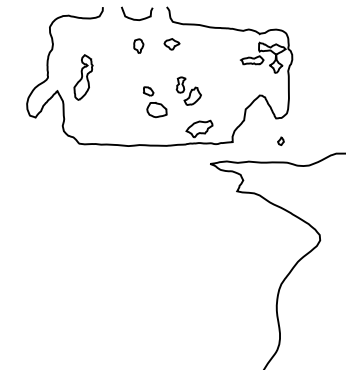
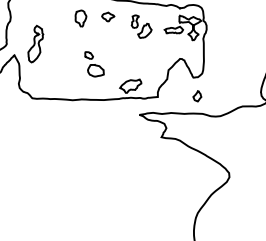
part: (138, 45) -> (80, 17), size x1.43
part: (188, 90) -> (141, 26), moved
part: (280, 141) -> (197, 96), size x1.67

